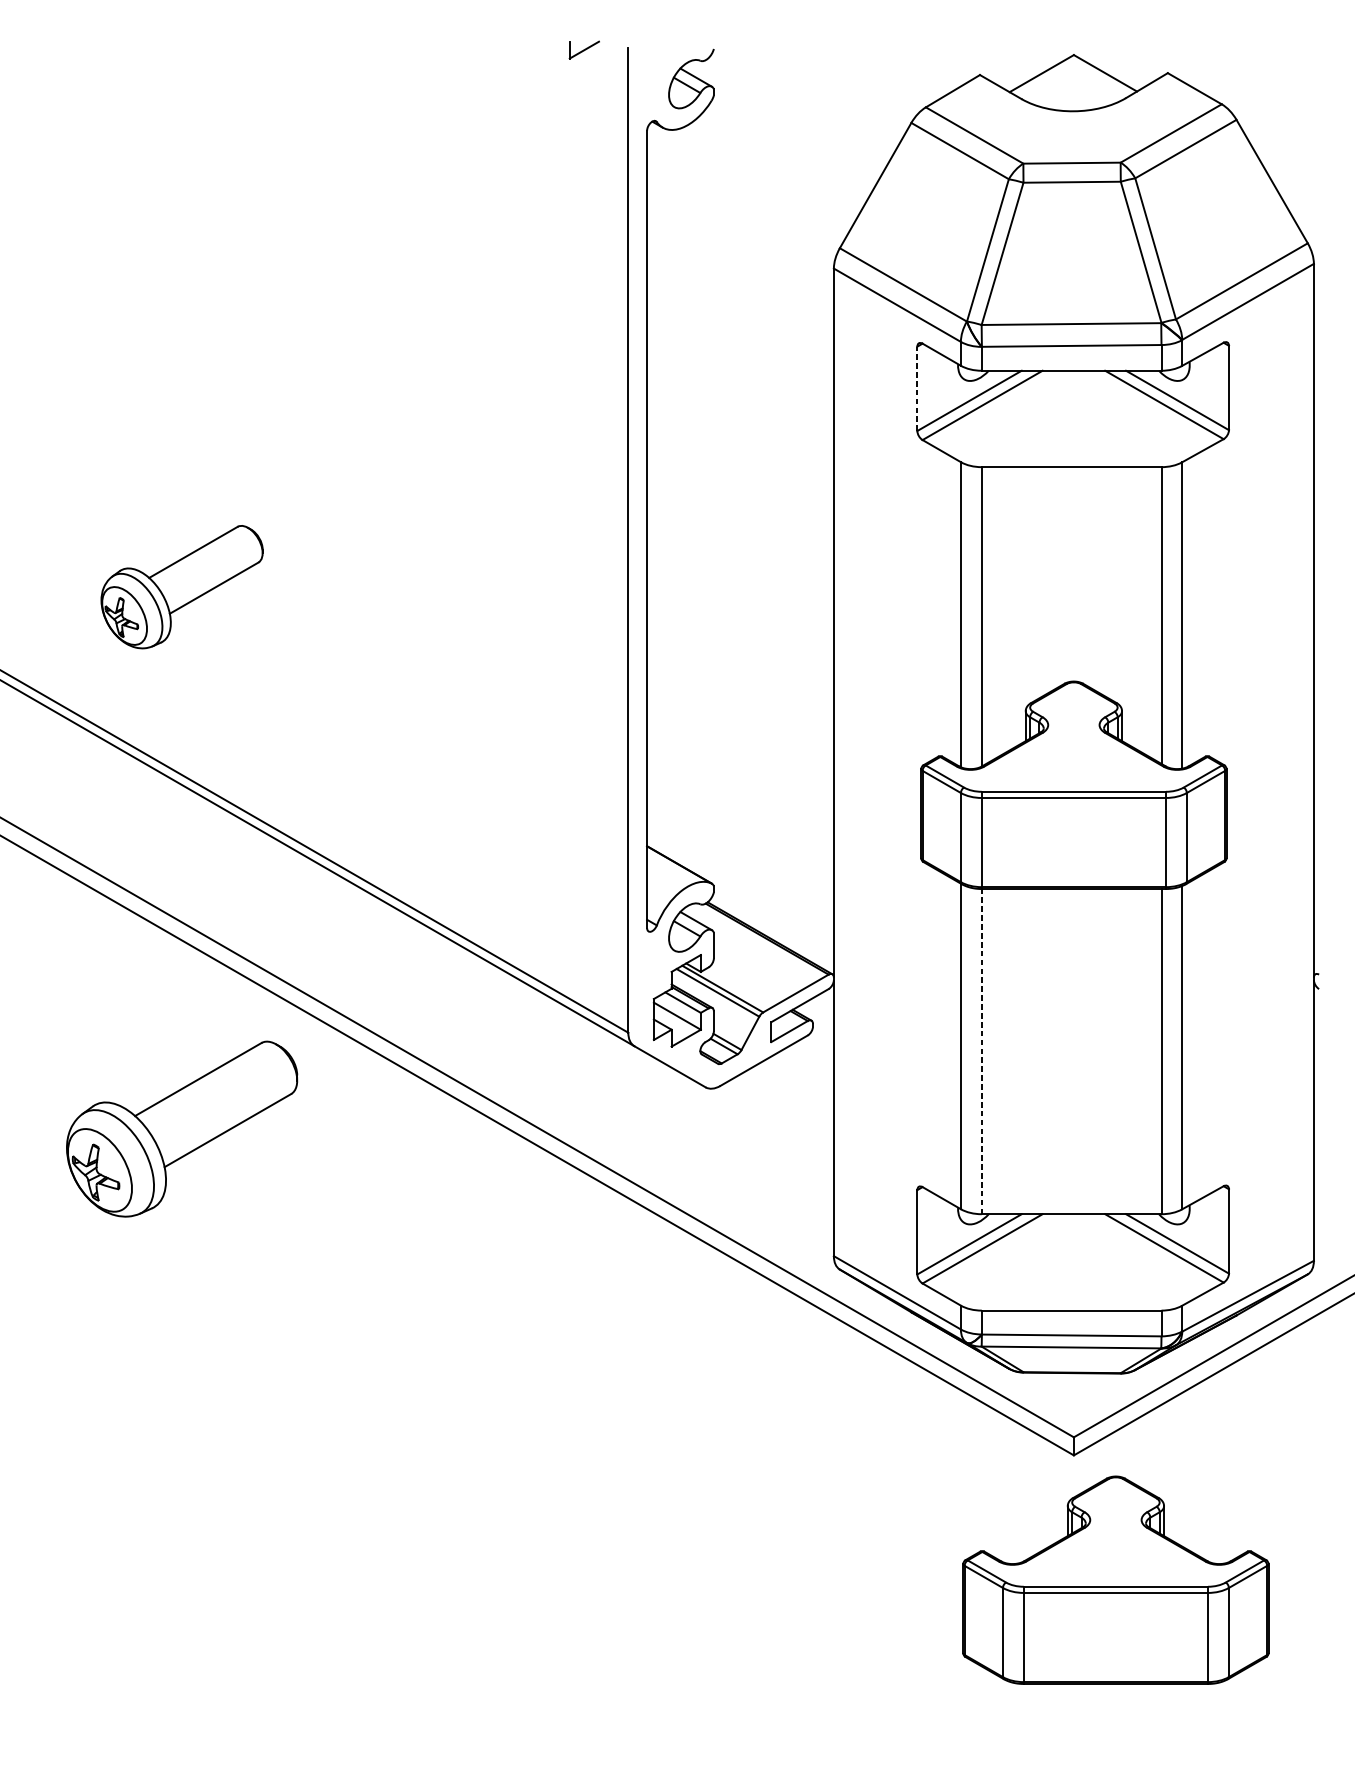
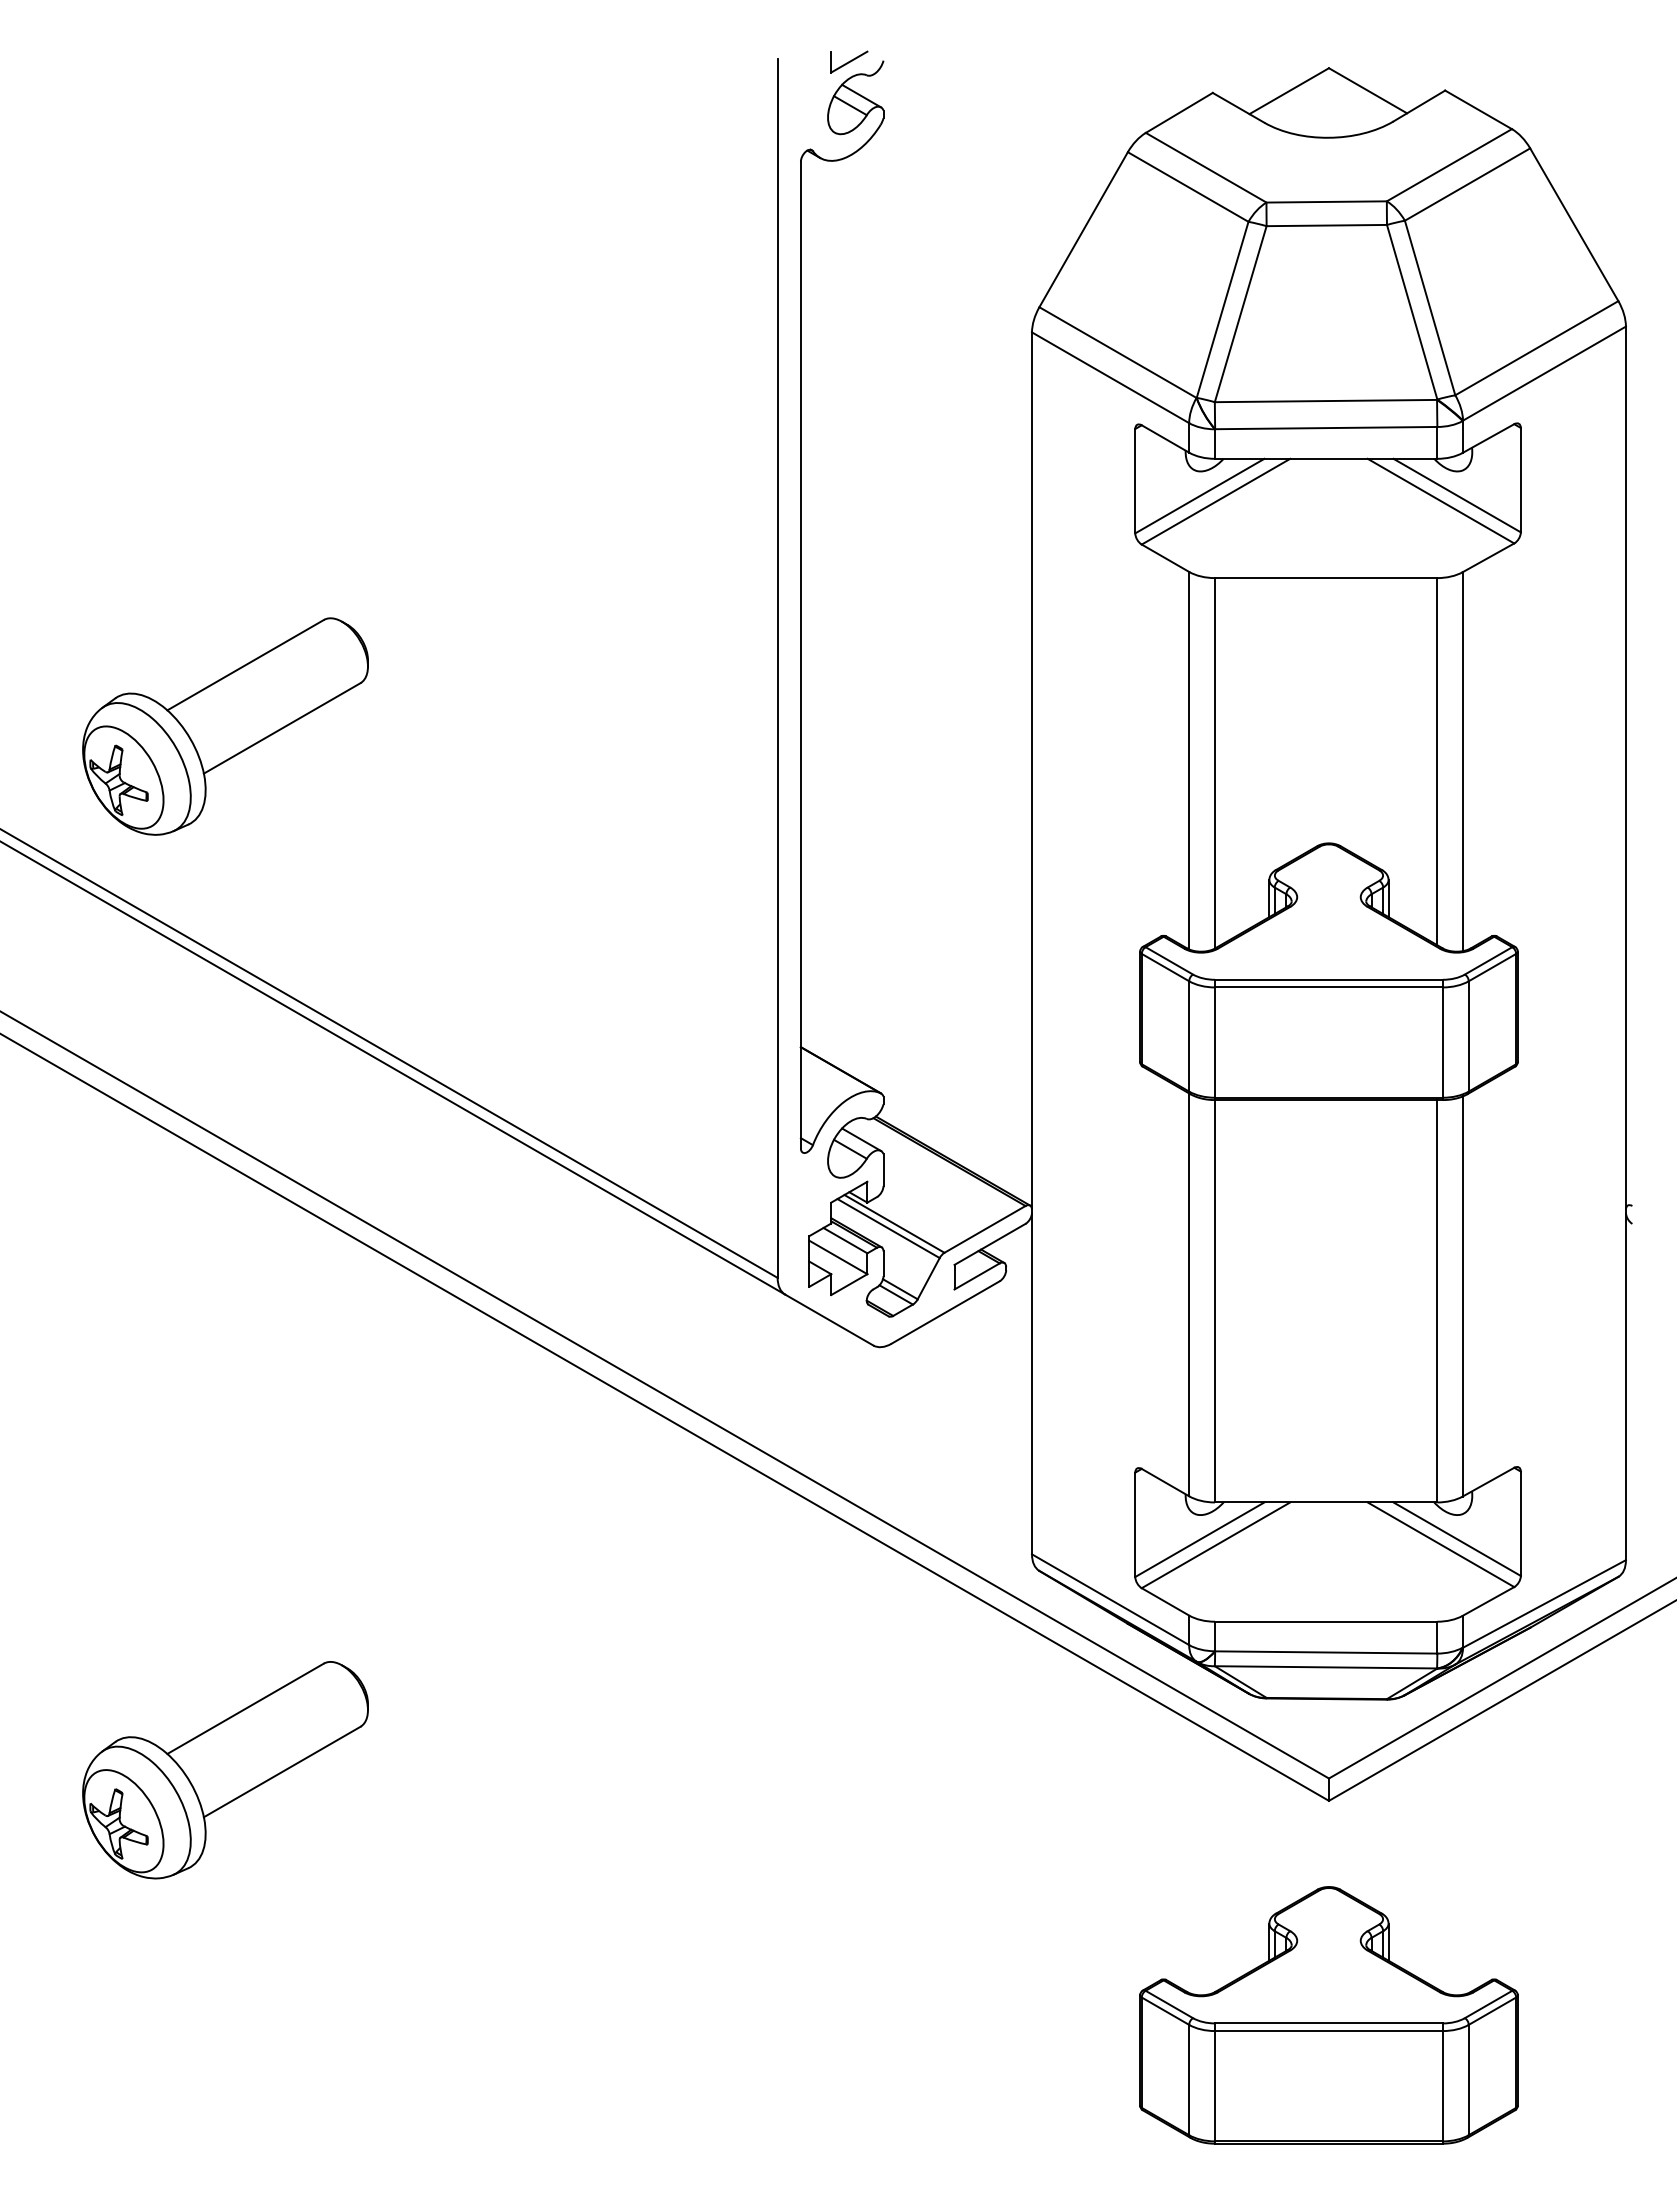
part: (584, 49) -> (849, 61), moved
line: (917, 388) -> (1135, 480), dashed -> solid
part: (182, 587) -> (225, 726), size x1.43
line: (981, 1051) -> (1214, 1300), dashed -> solid
part: (182, 1129) -> (225, 1770), moved
part: (1115, 1580) -> (1328, 2015), moved

